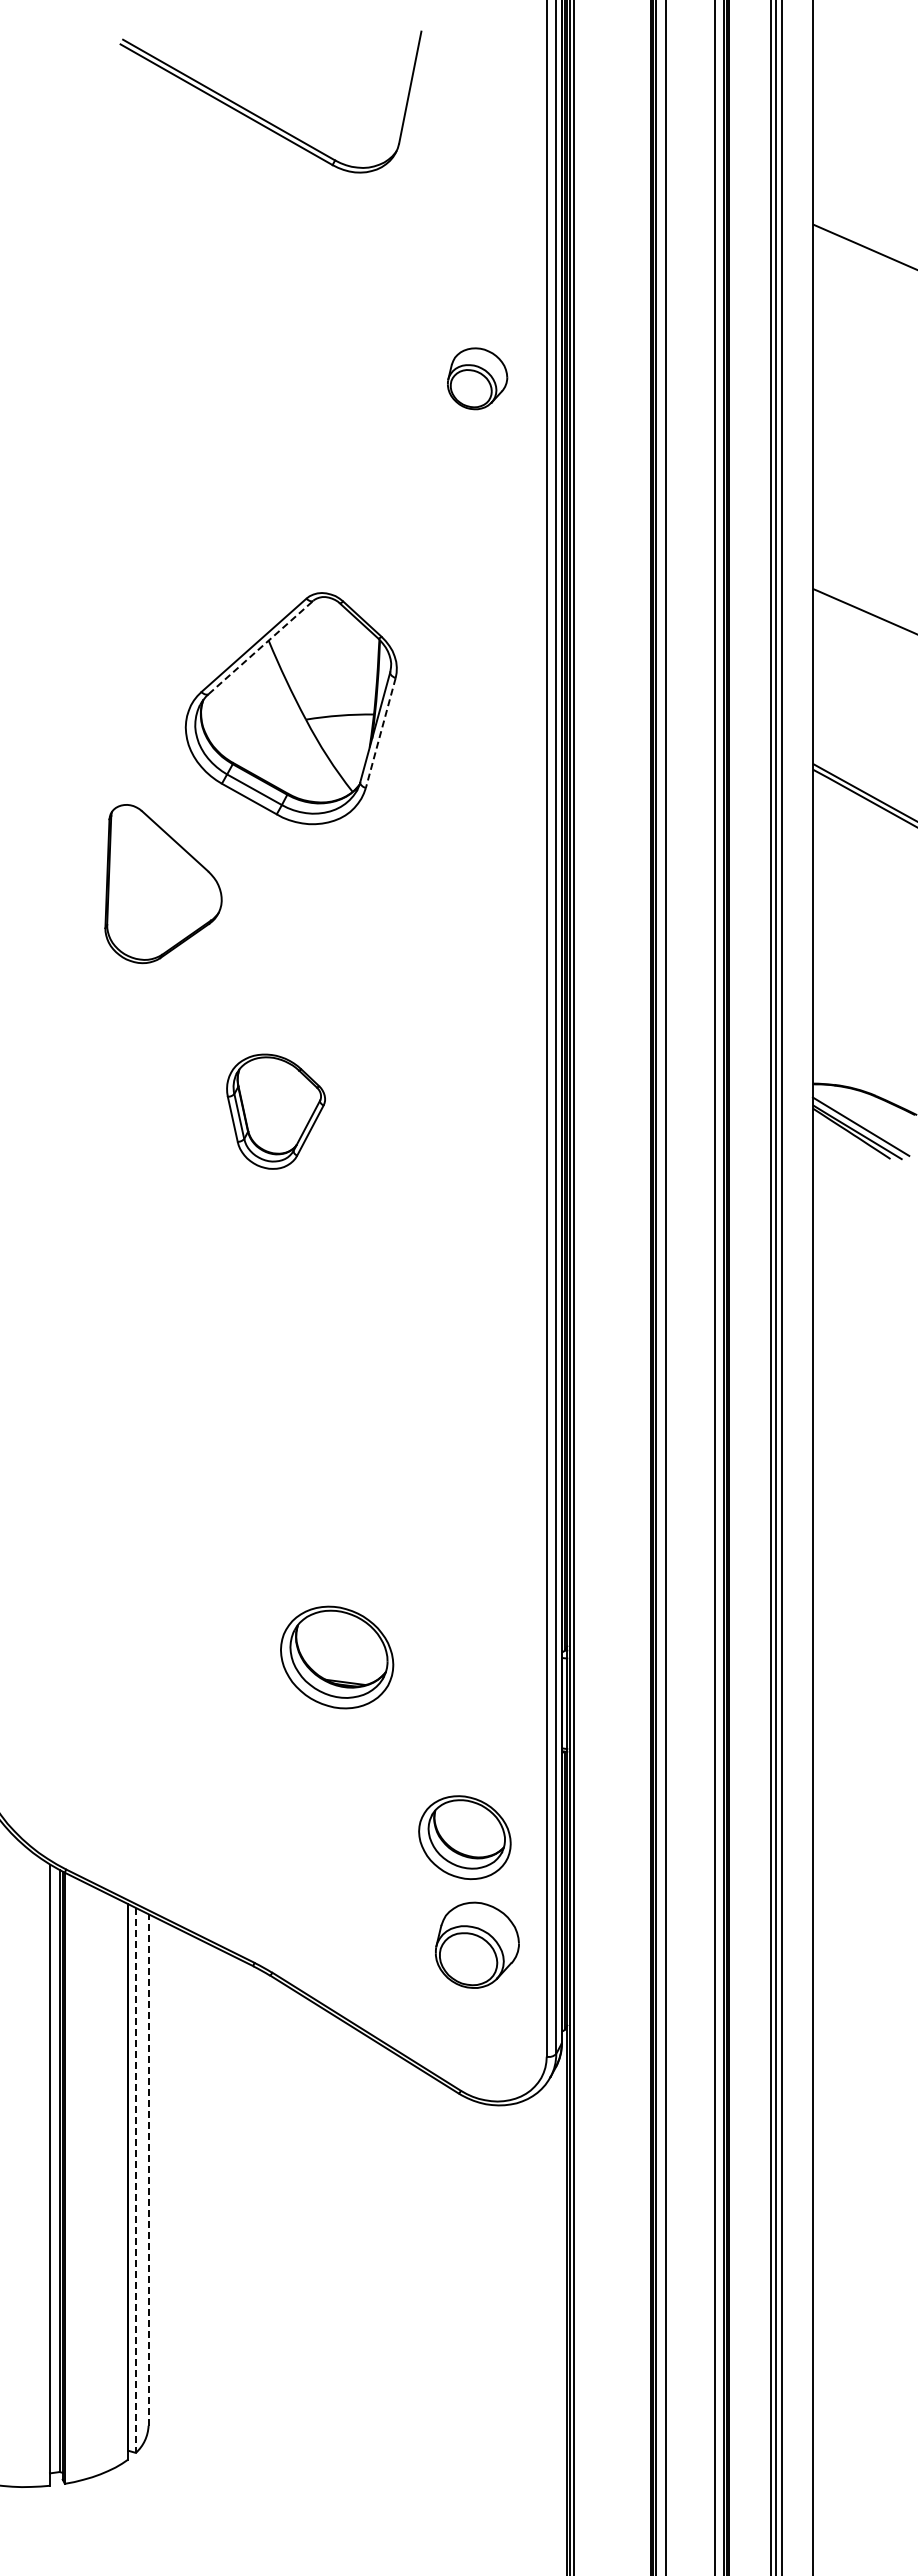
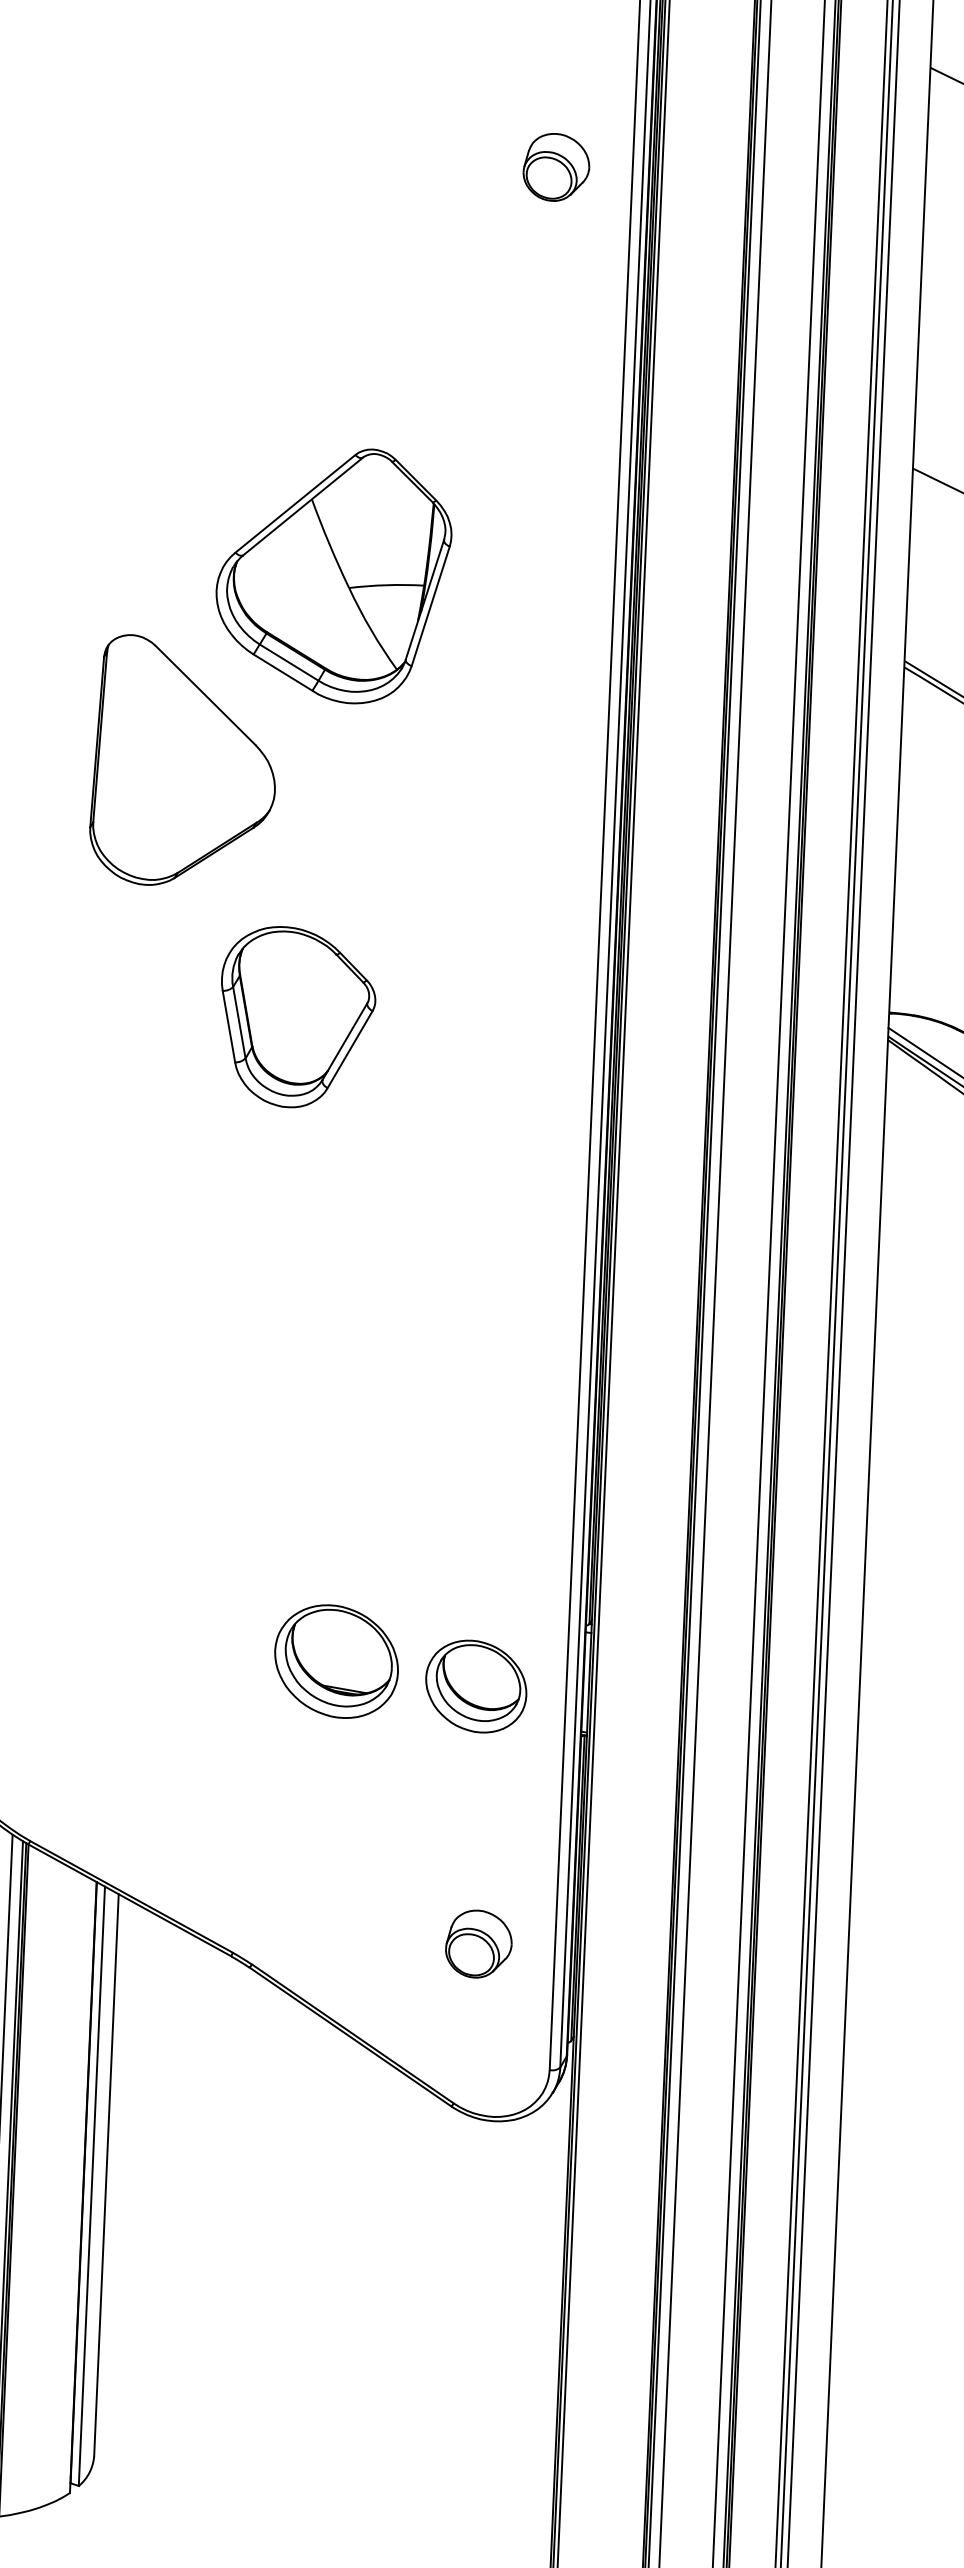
part: (477, 378) -> (556, 167), moved
line: (261, 647) -> (303, 506), dashed -> solid
line: (380, 733) -> (430, 606), dashed -> solid
part: (163, 883) -> (184, 761), size x1.43
part: (275, 1111) -> (296, 1017), size x1.43
part: (337, 1657) -> (336, 1661), moved
part: (464, 1837) -> (475, 1686), moved
part: (477, 1945) -> (478, 1944), size x0.71
line: (148, 2169) -> (106, 2174), dashed -> solid
line: (135, 2180) -> (91, 2186), dashed -> solid

